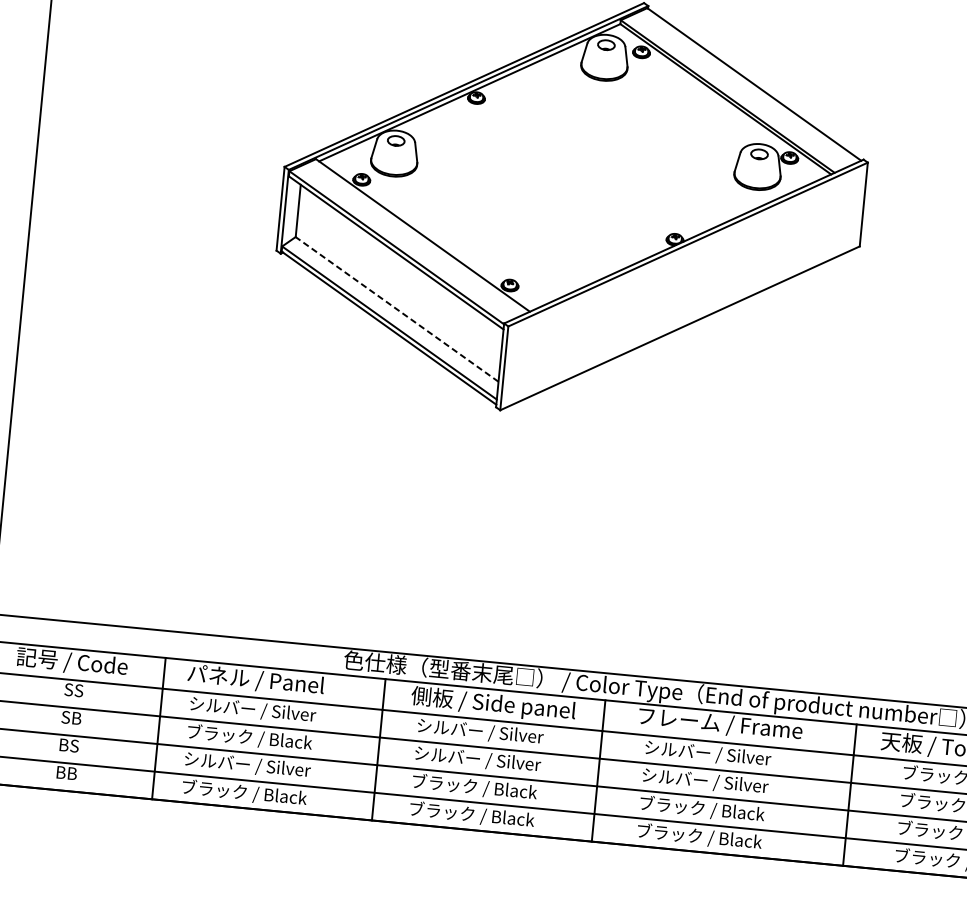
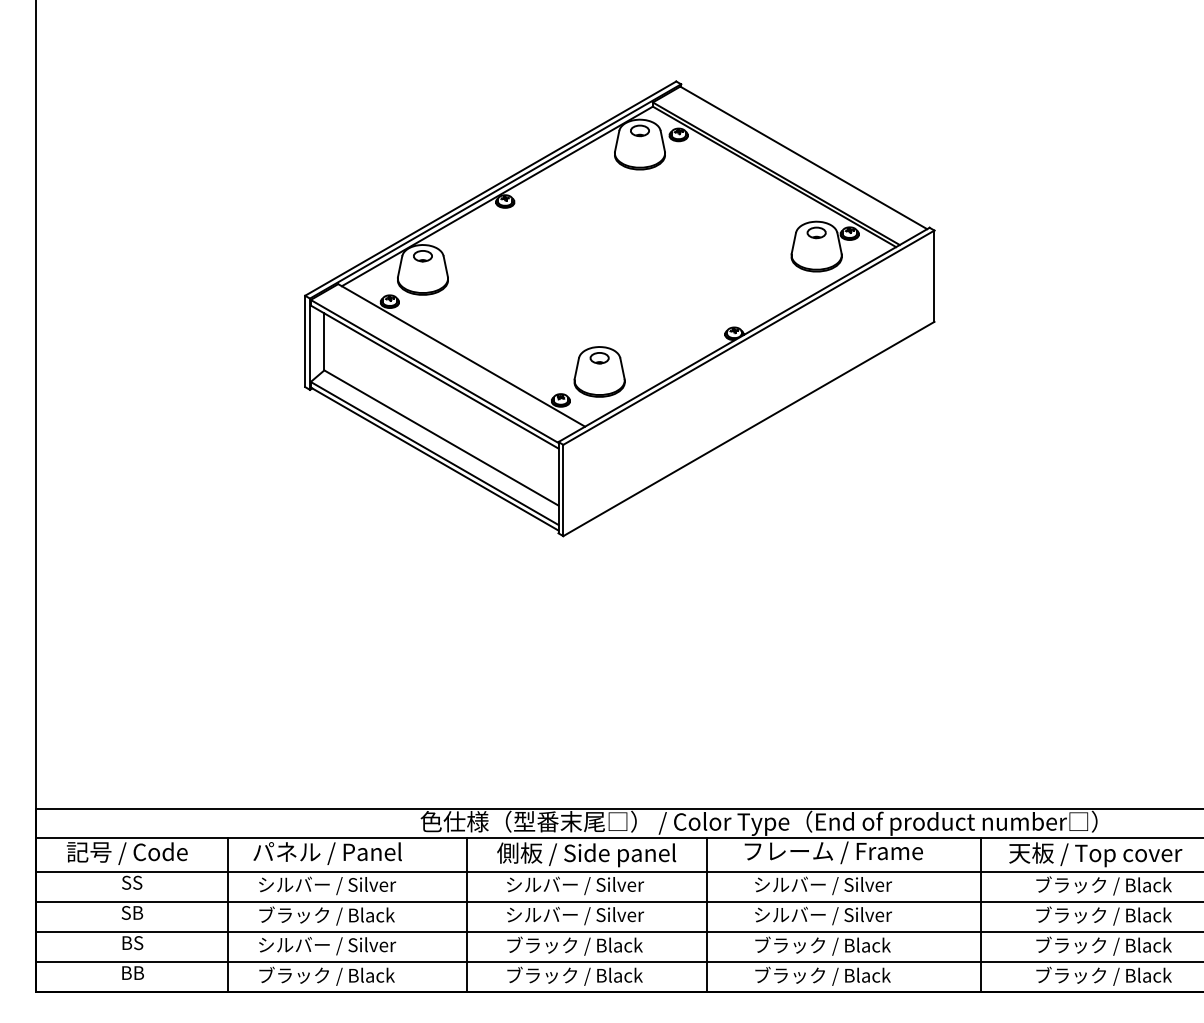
part: (548, 262) -> (599, 371), added
line: (397, 308) -> (441, 437), dashed -> solid

